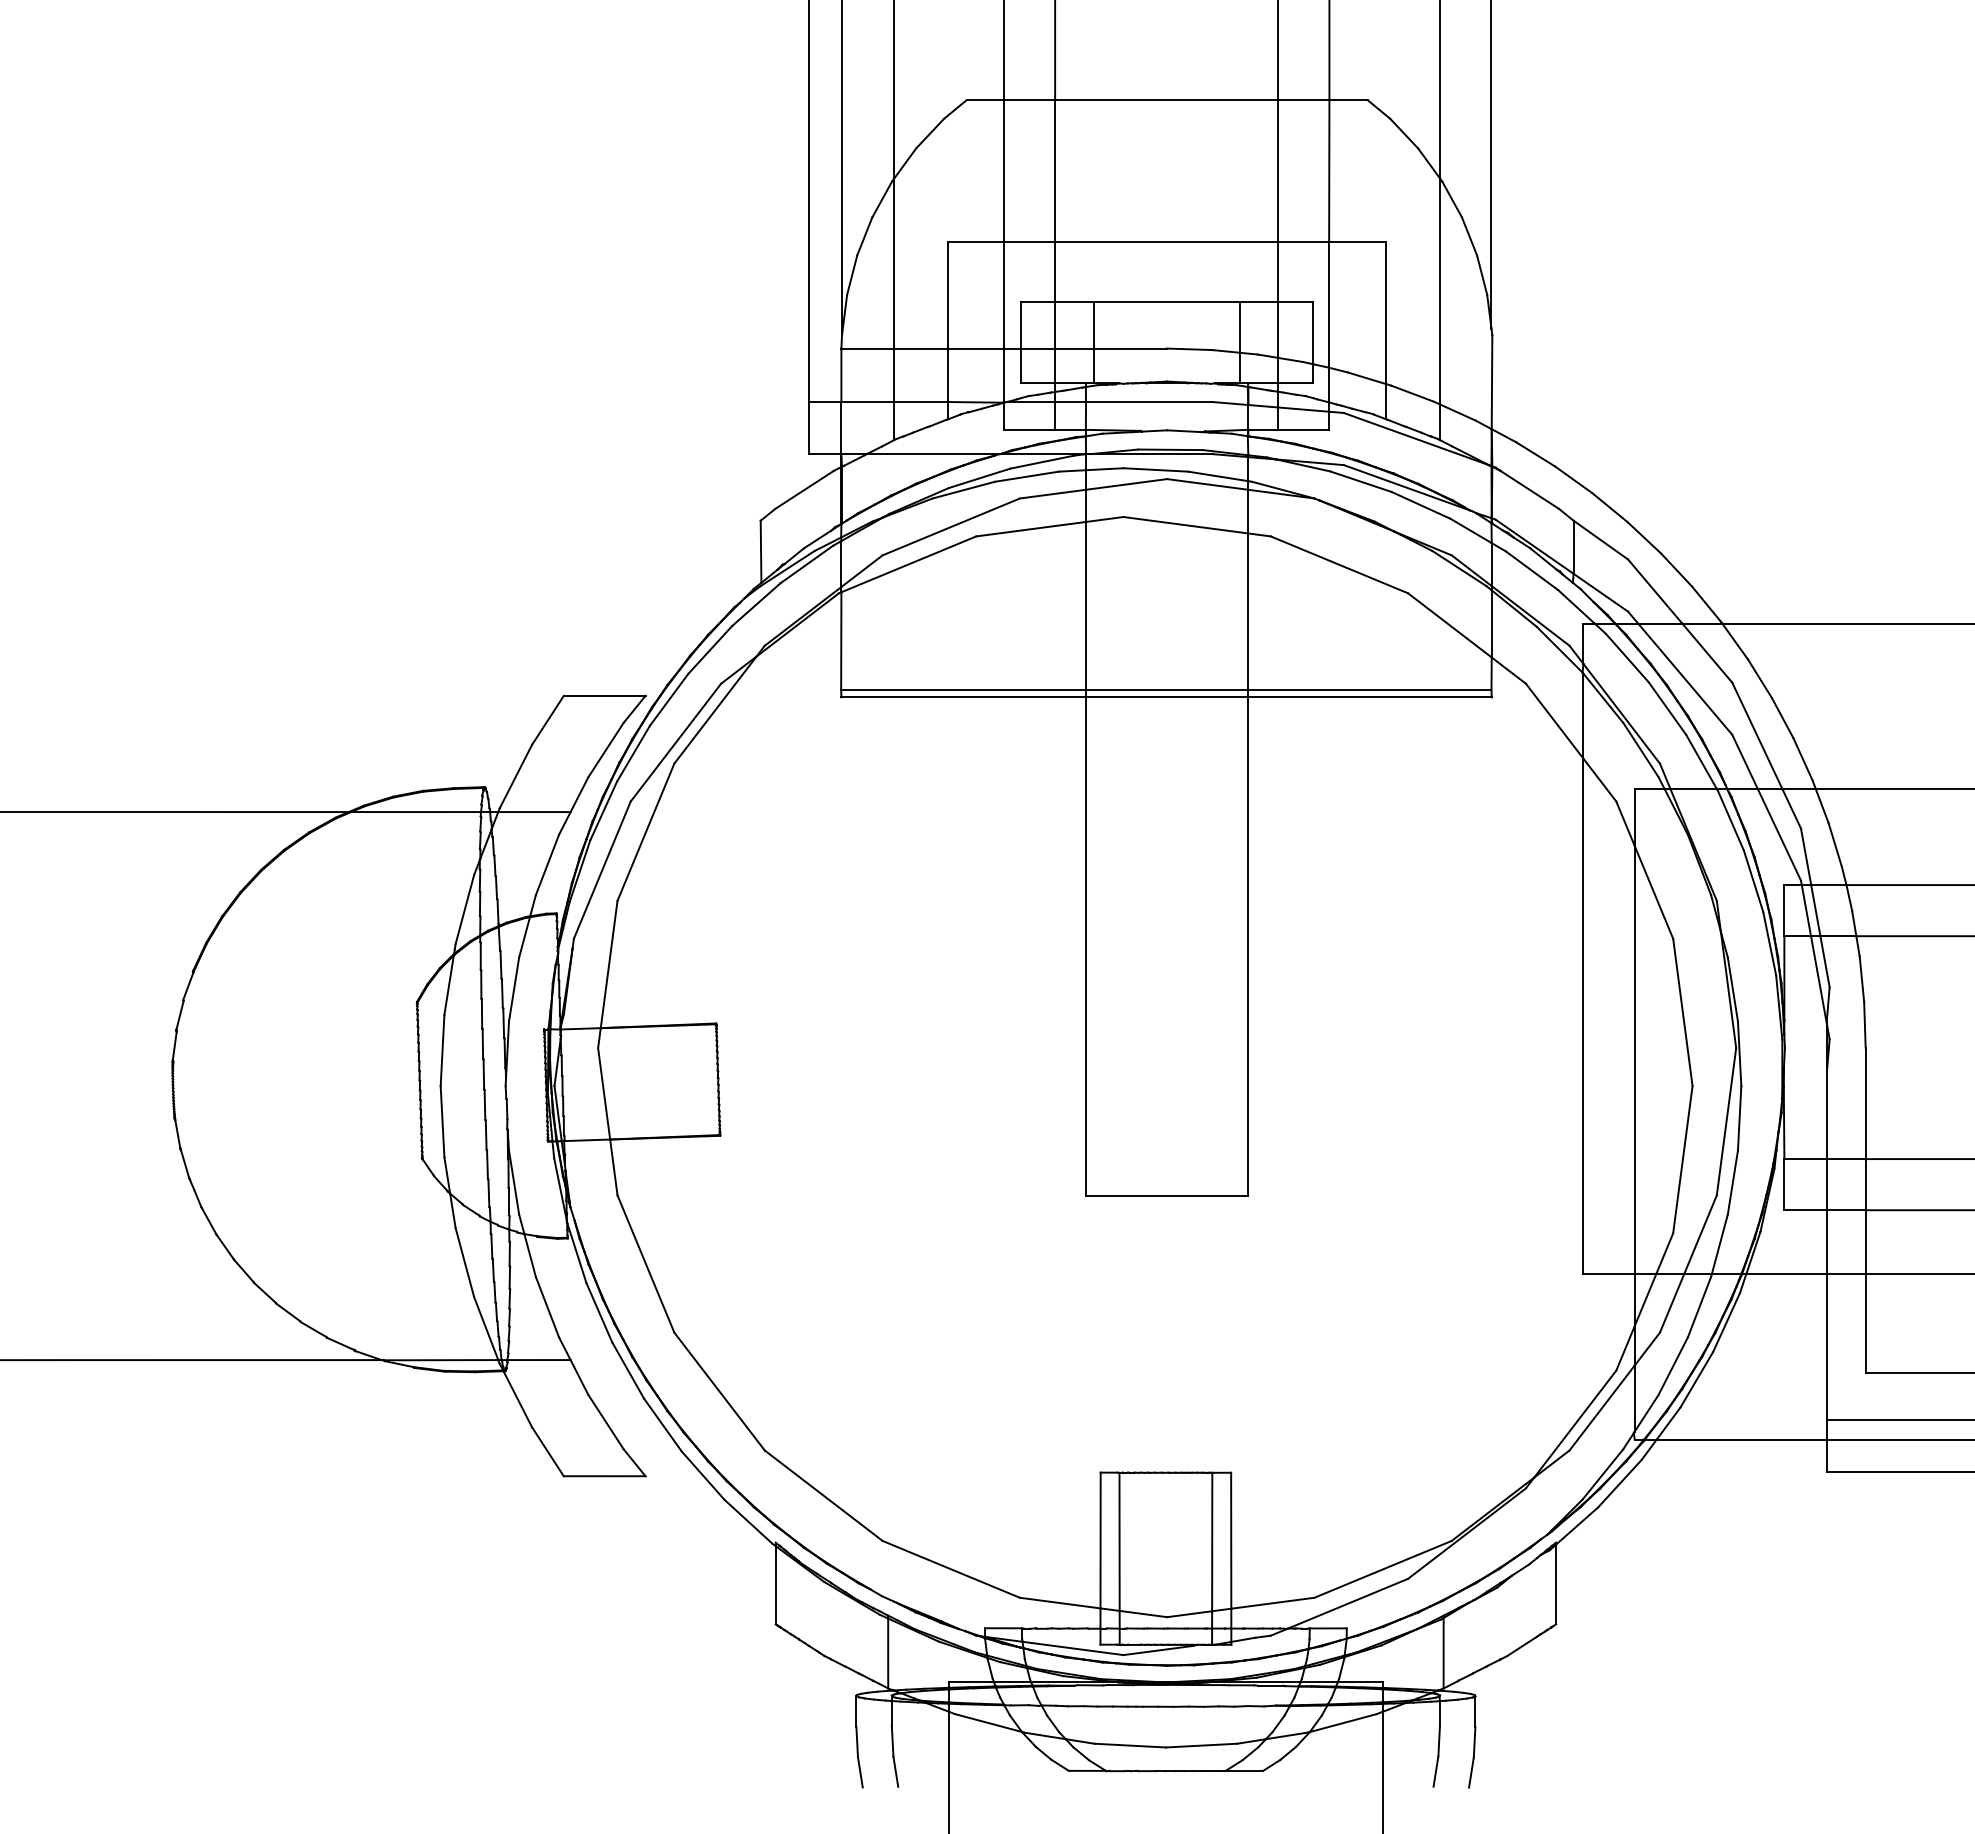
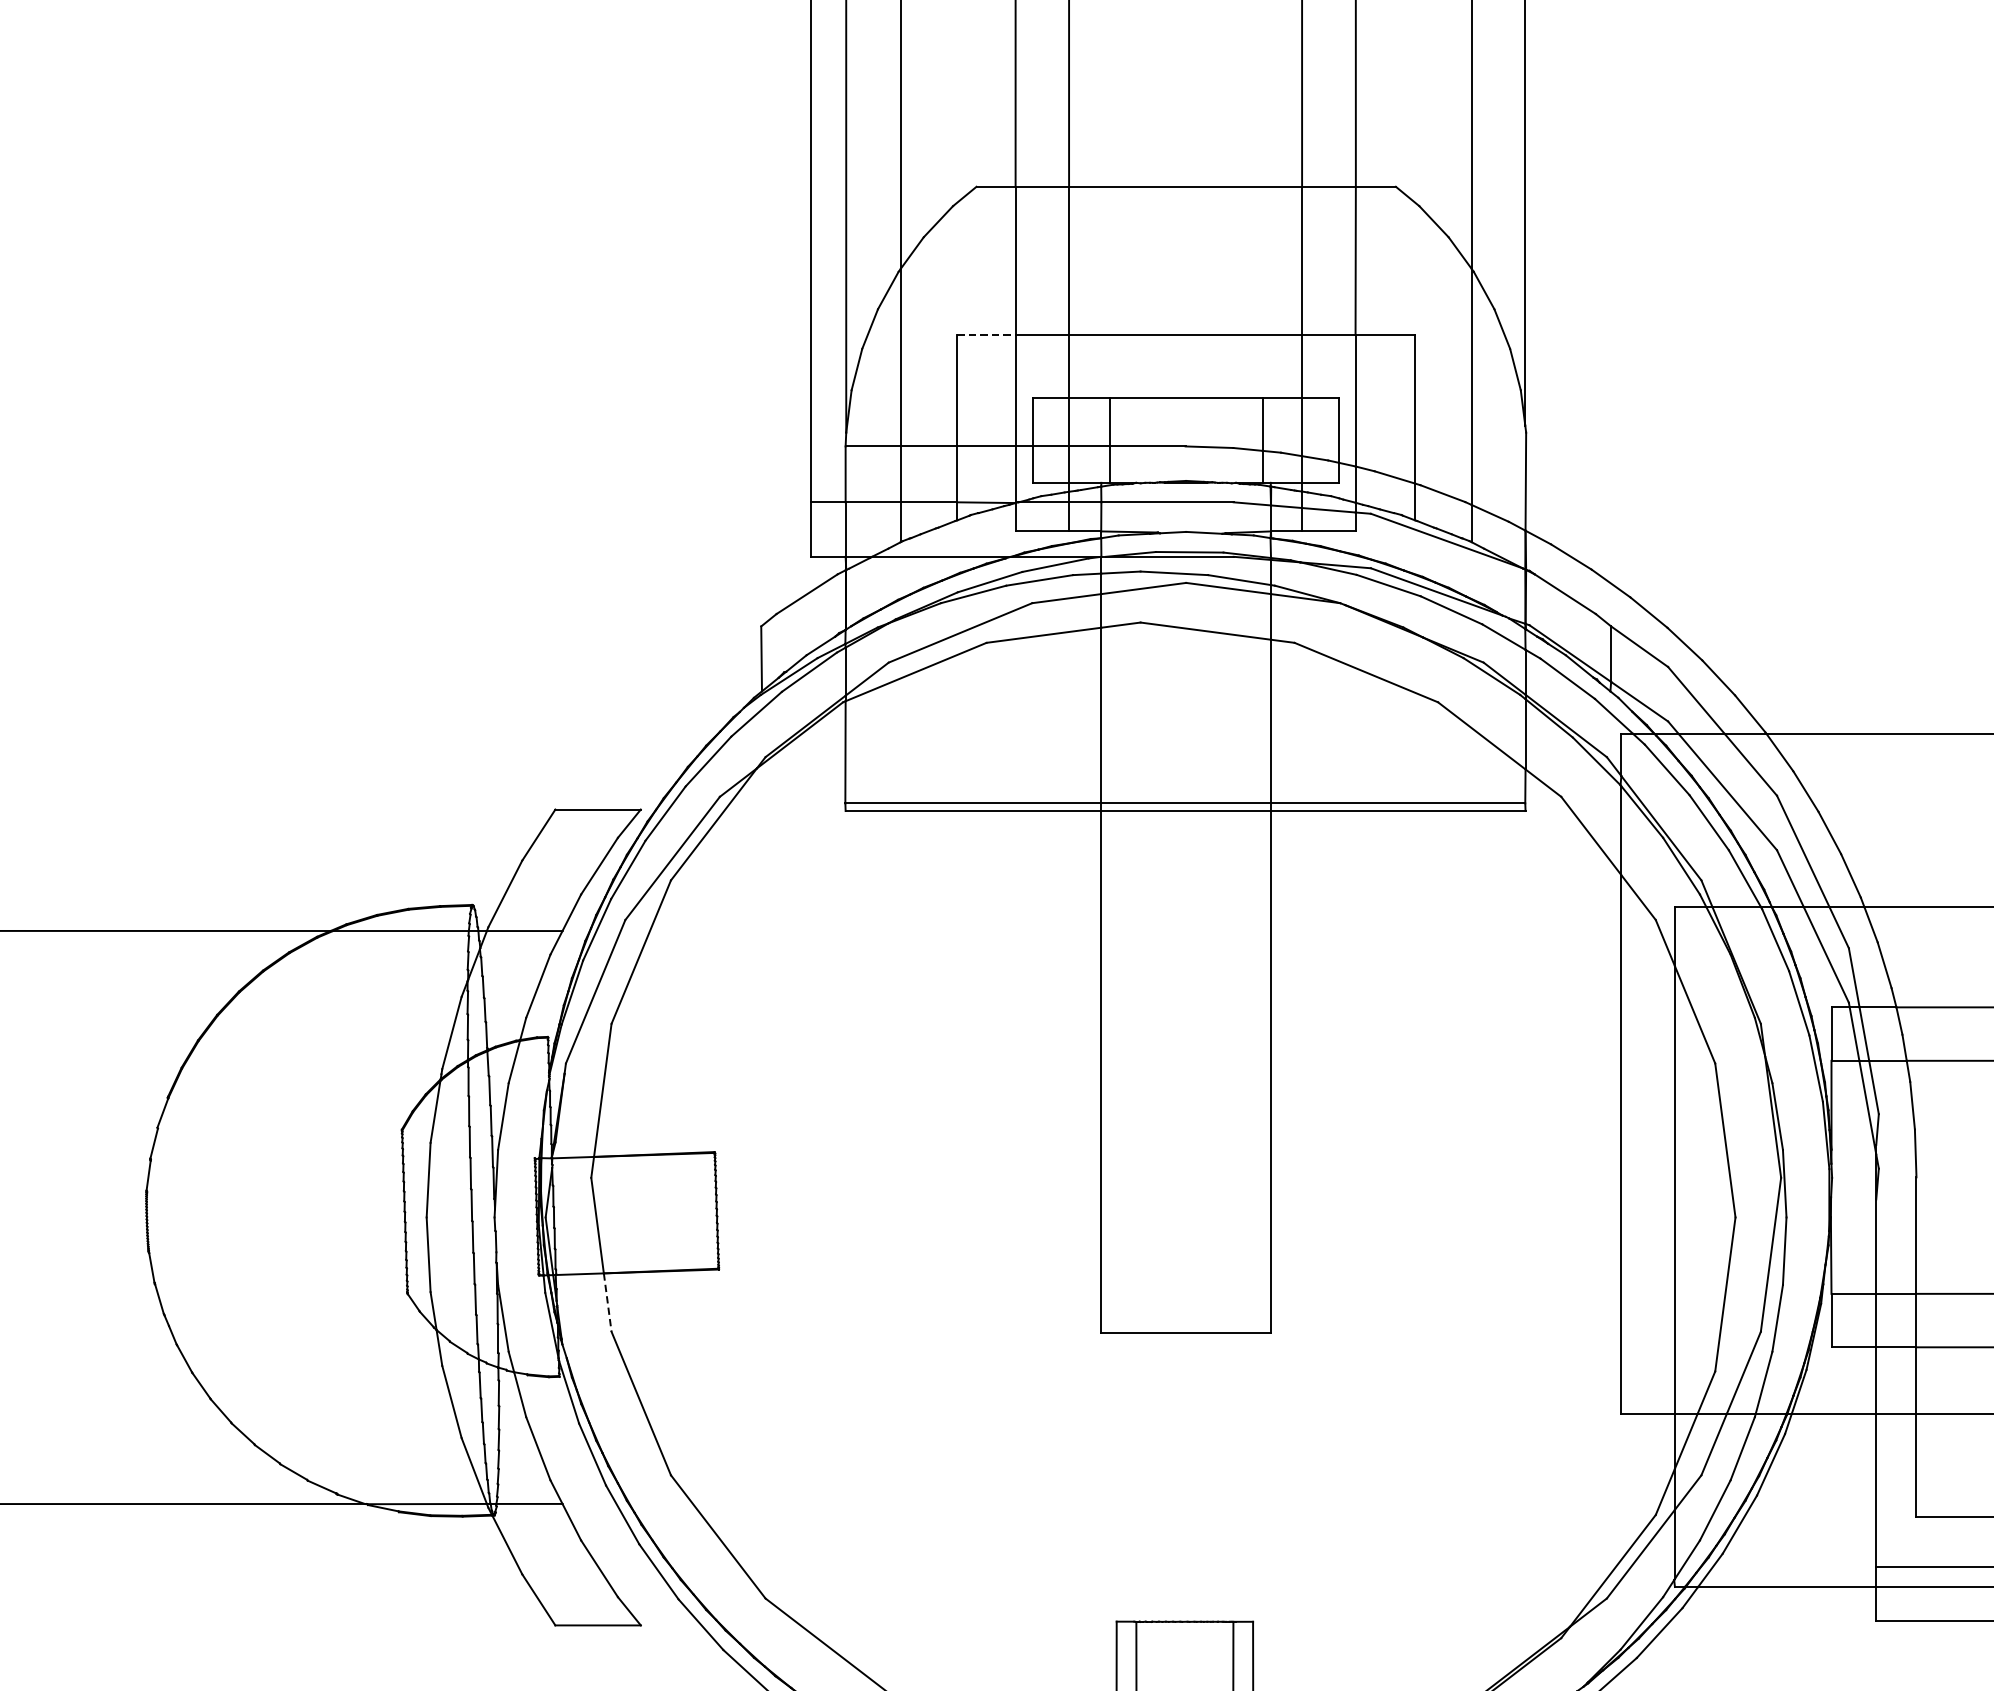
line: (976, 241) -> (986, 334), solid -> dashed
line: (613, 1167) -> (607, 1302), solid -> dashed

